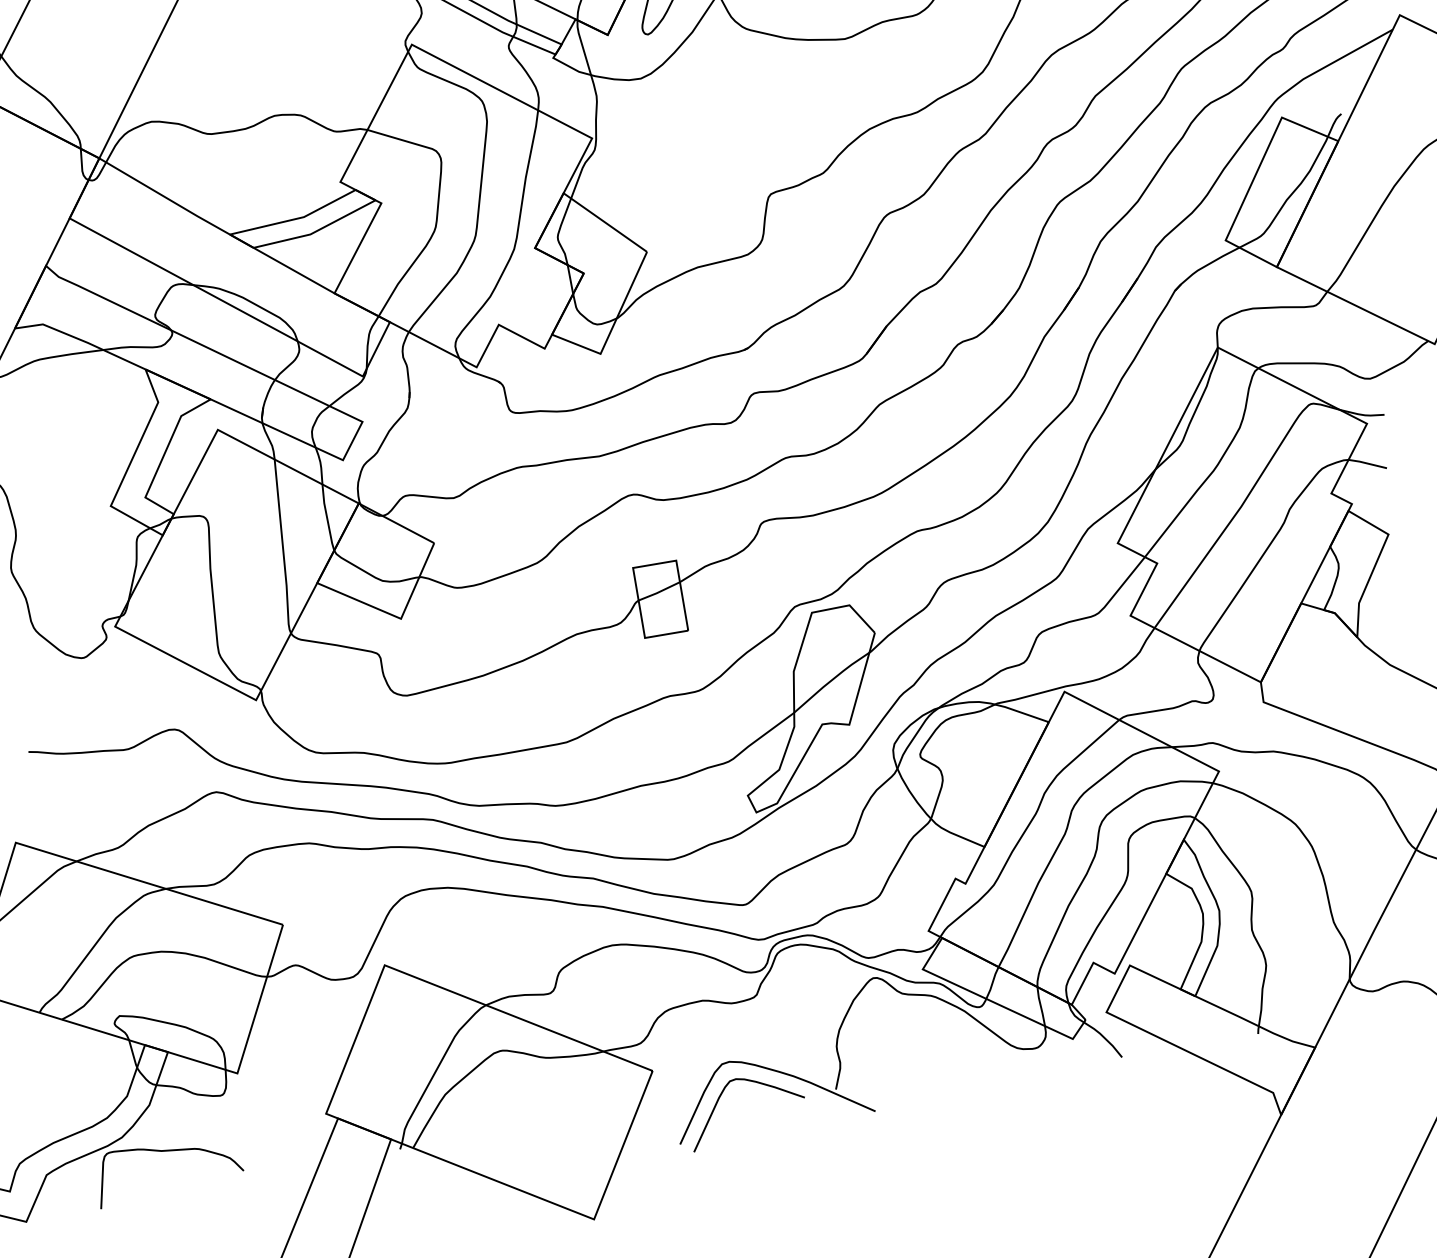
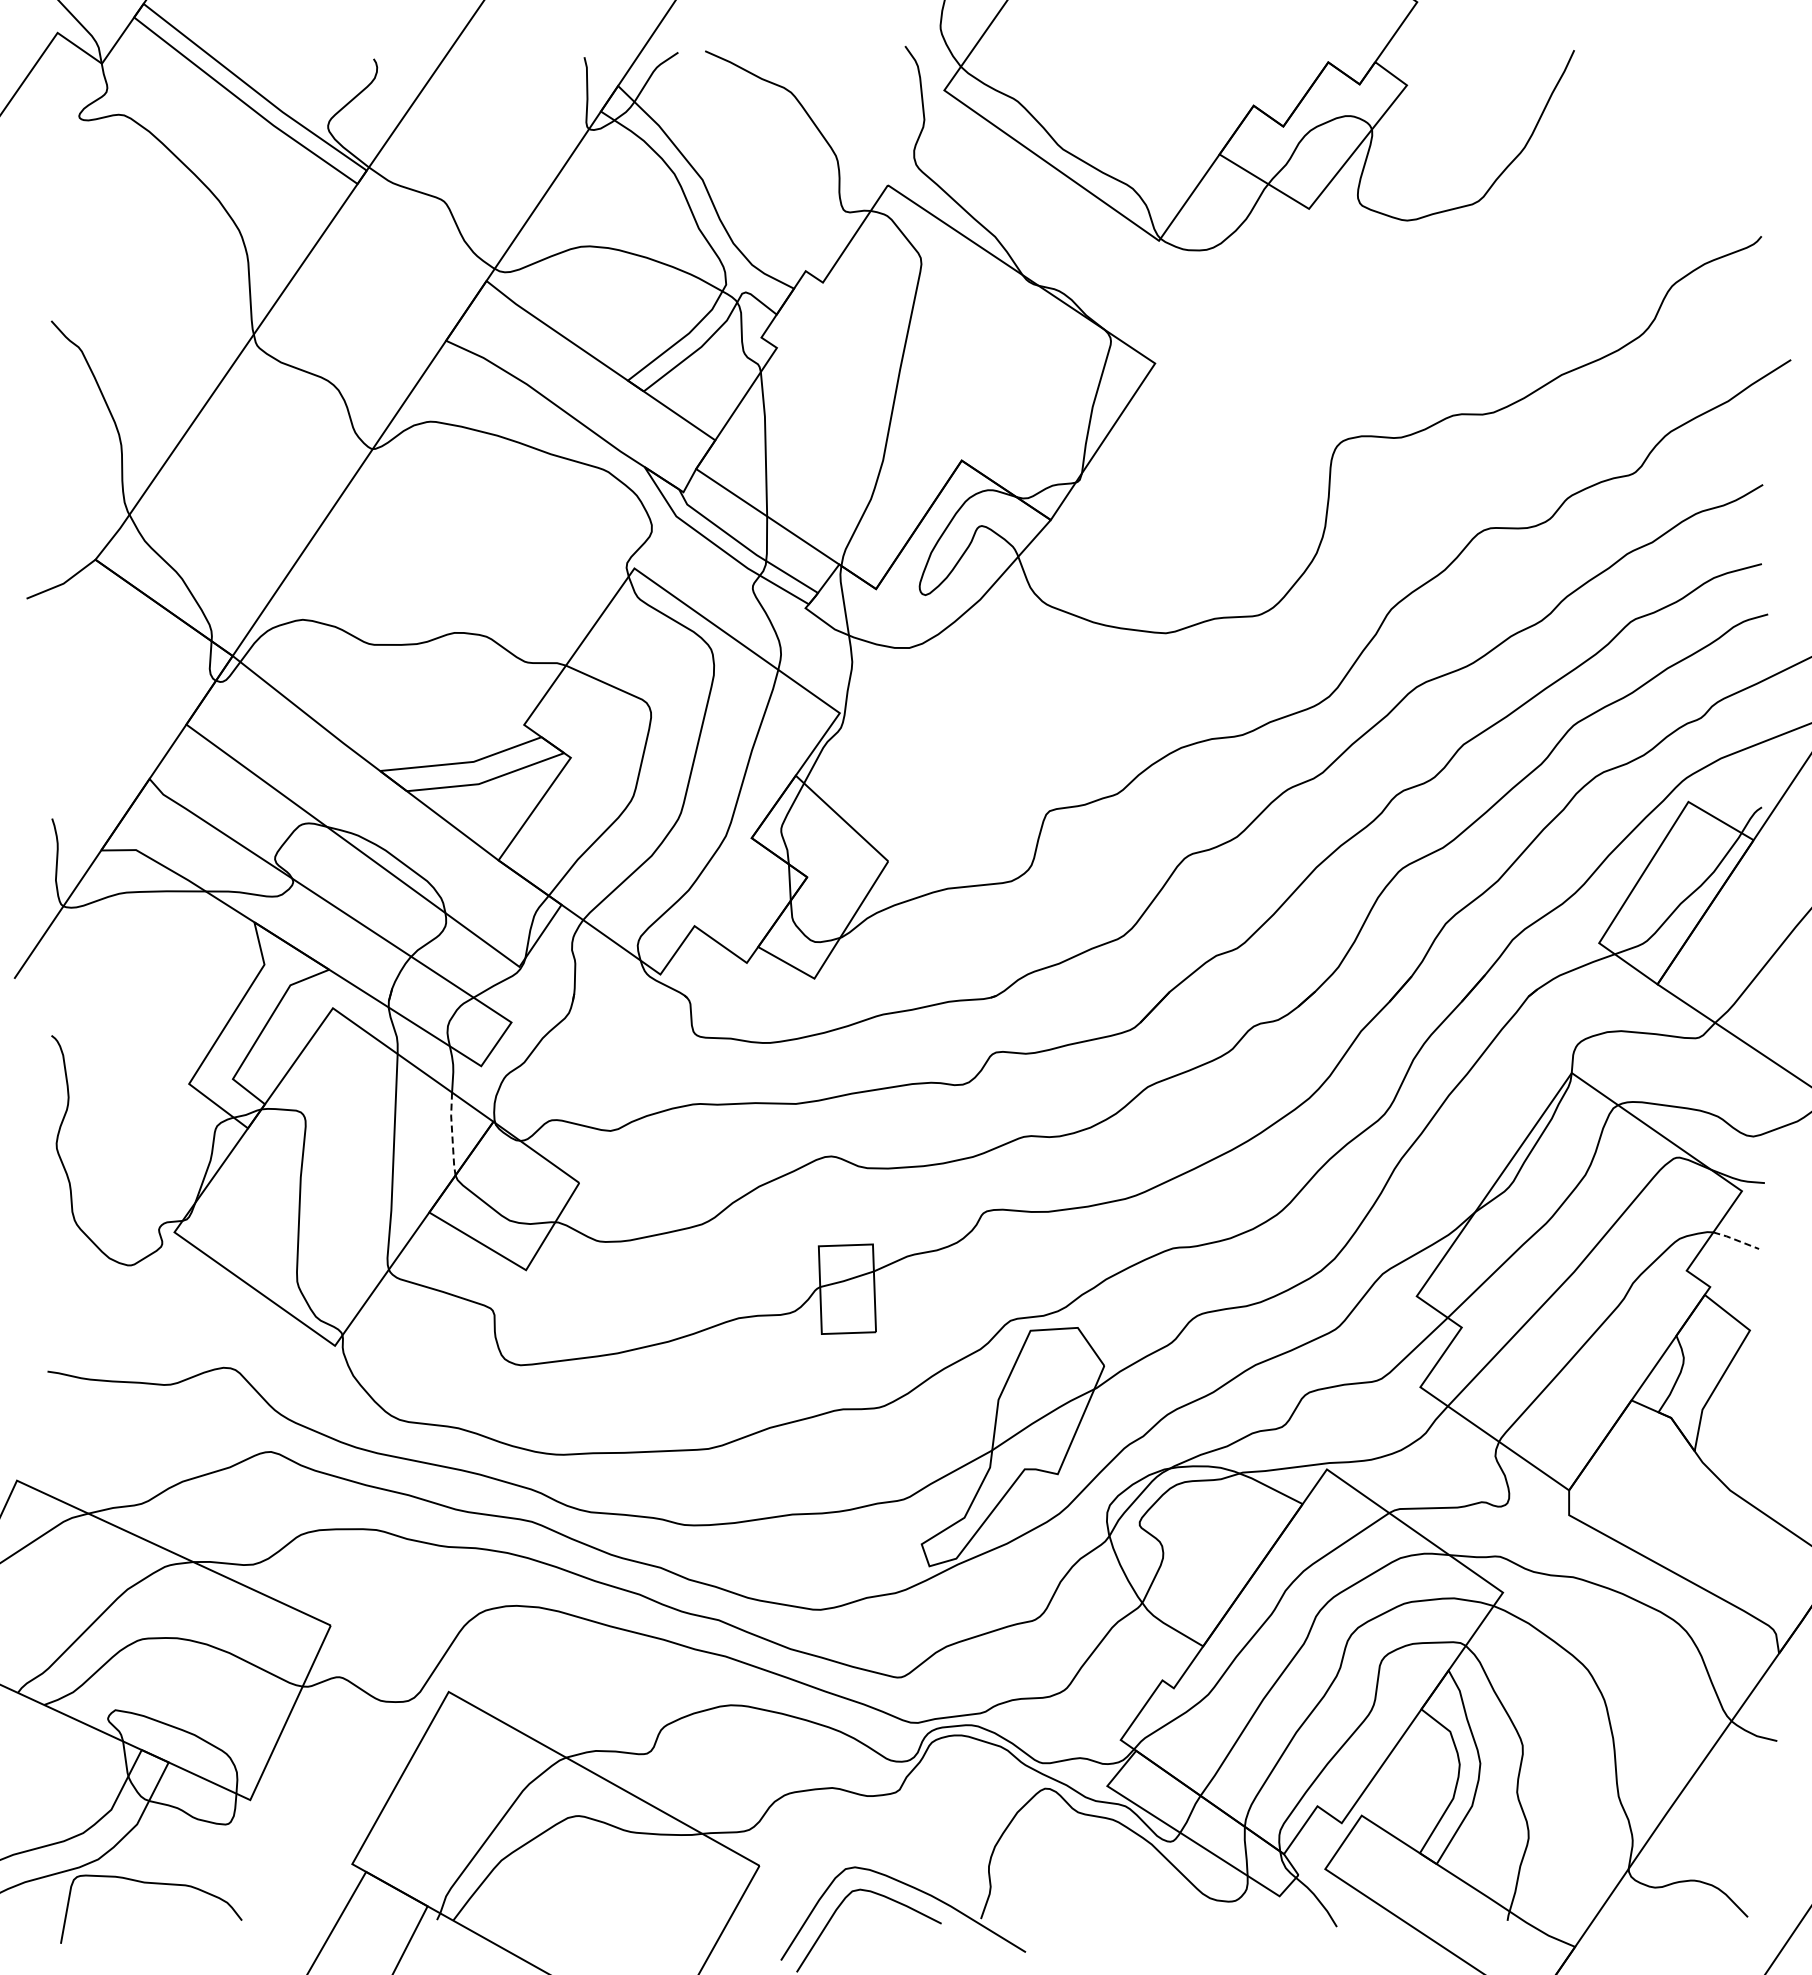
line: (1367, 463) -> (1736, 1240), solid -> dashed
line: (327, 518) -> (452, 1134), solid -> dashed

